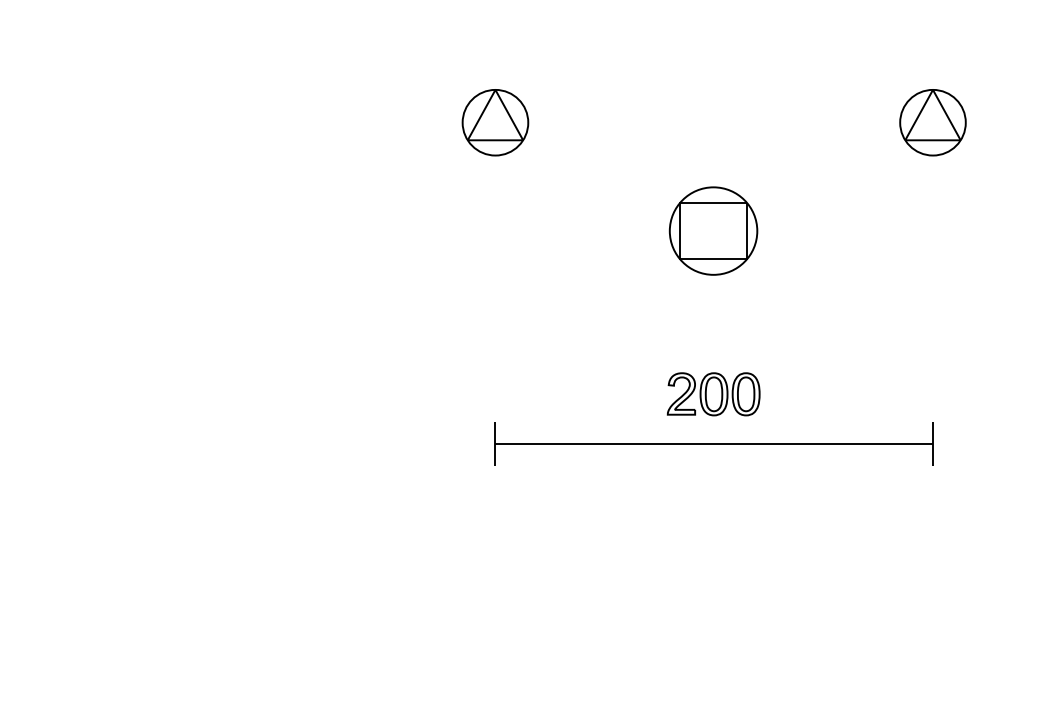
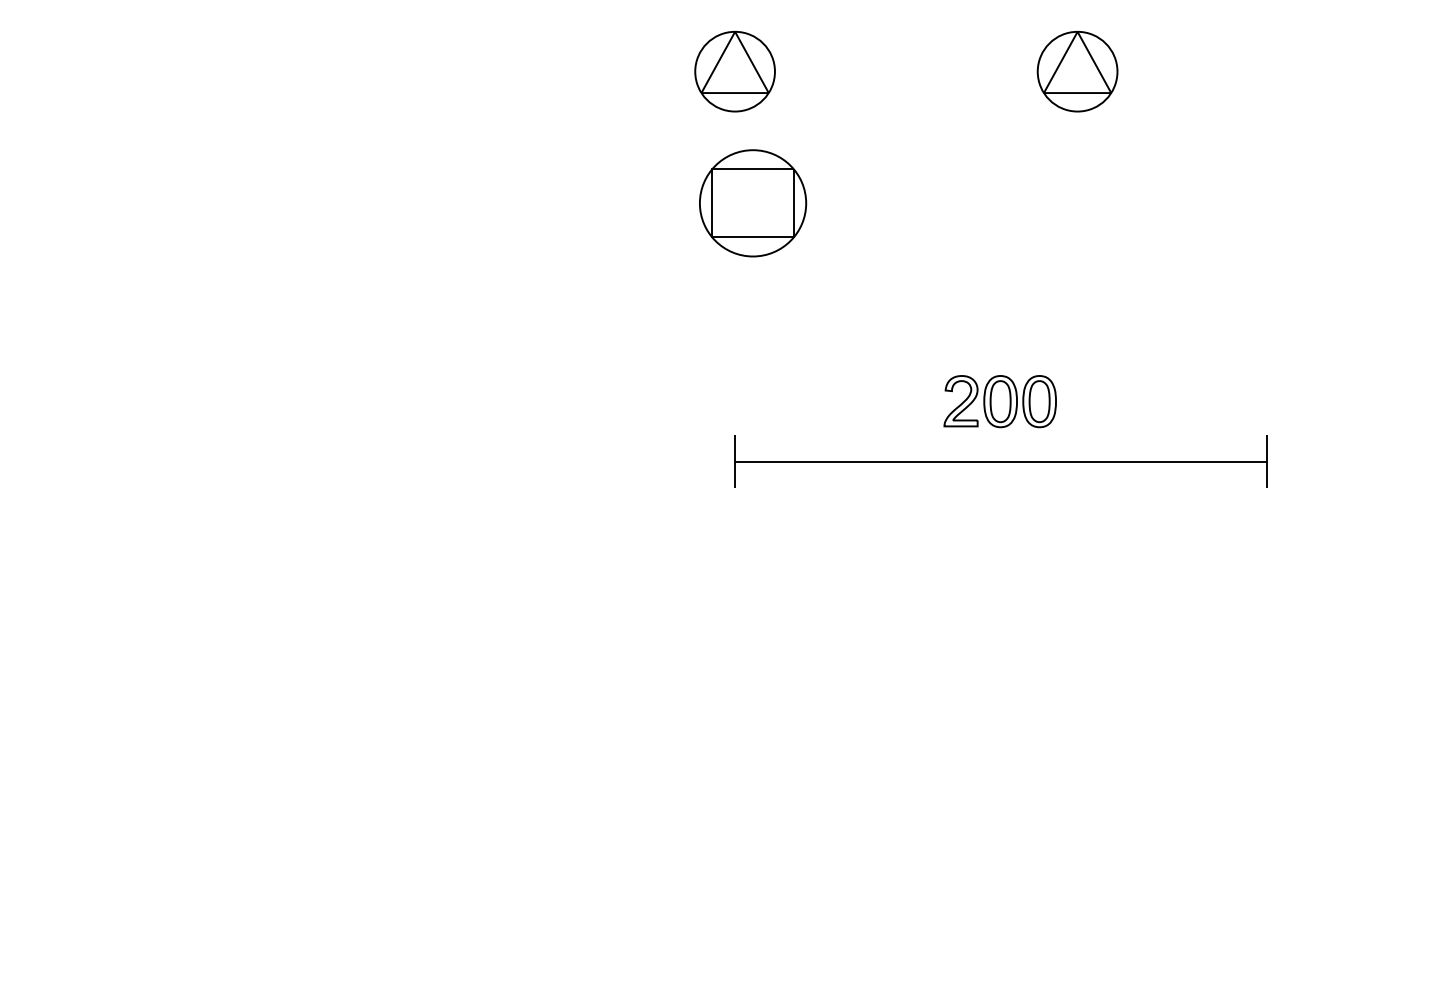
part: (932, 122) -> (1077, 71), moved
part: (713, 231) -> (753, 203), moved

